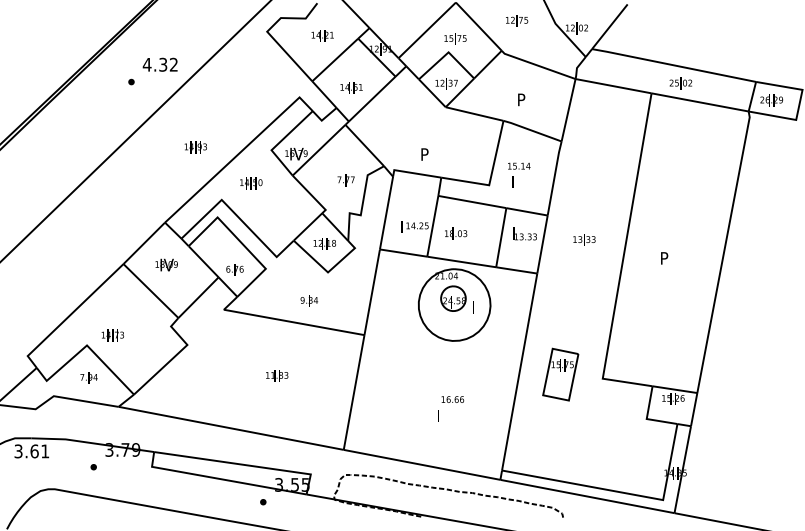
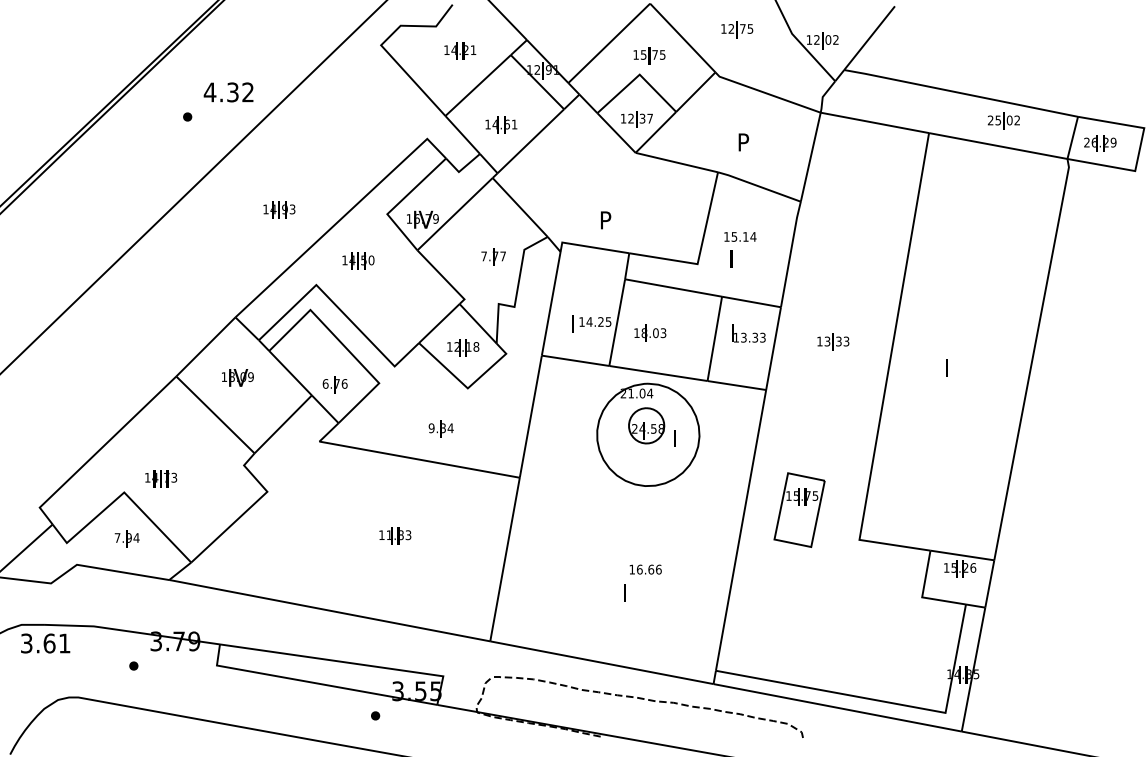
text: (680, 83) -> (1003, 120), moved
text: (664, 258) -> (947, 368), P -> I
part: (560, 374) -> (799, 509), moved

